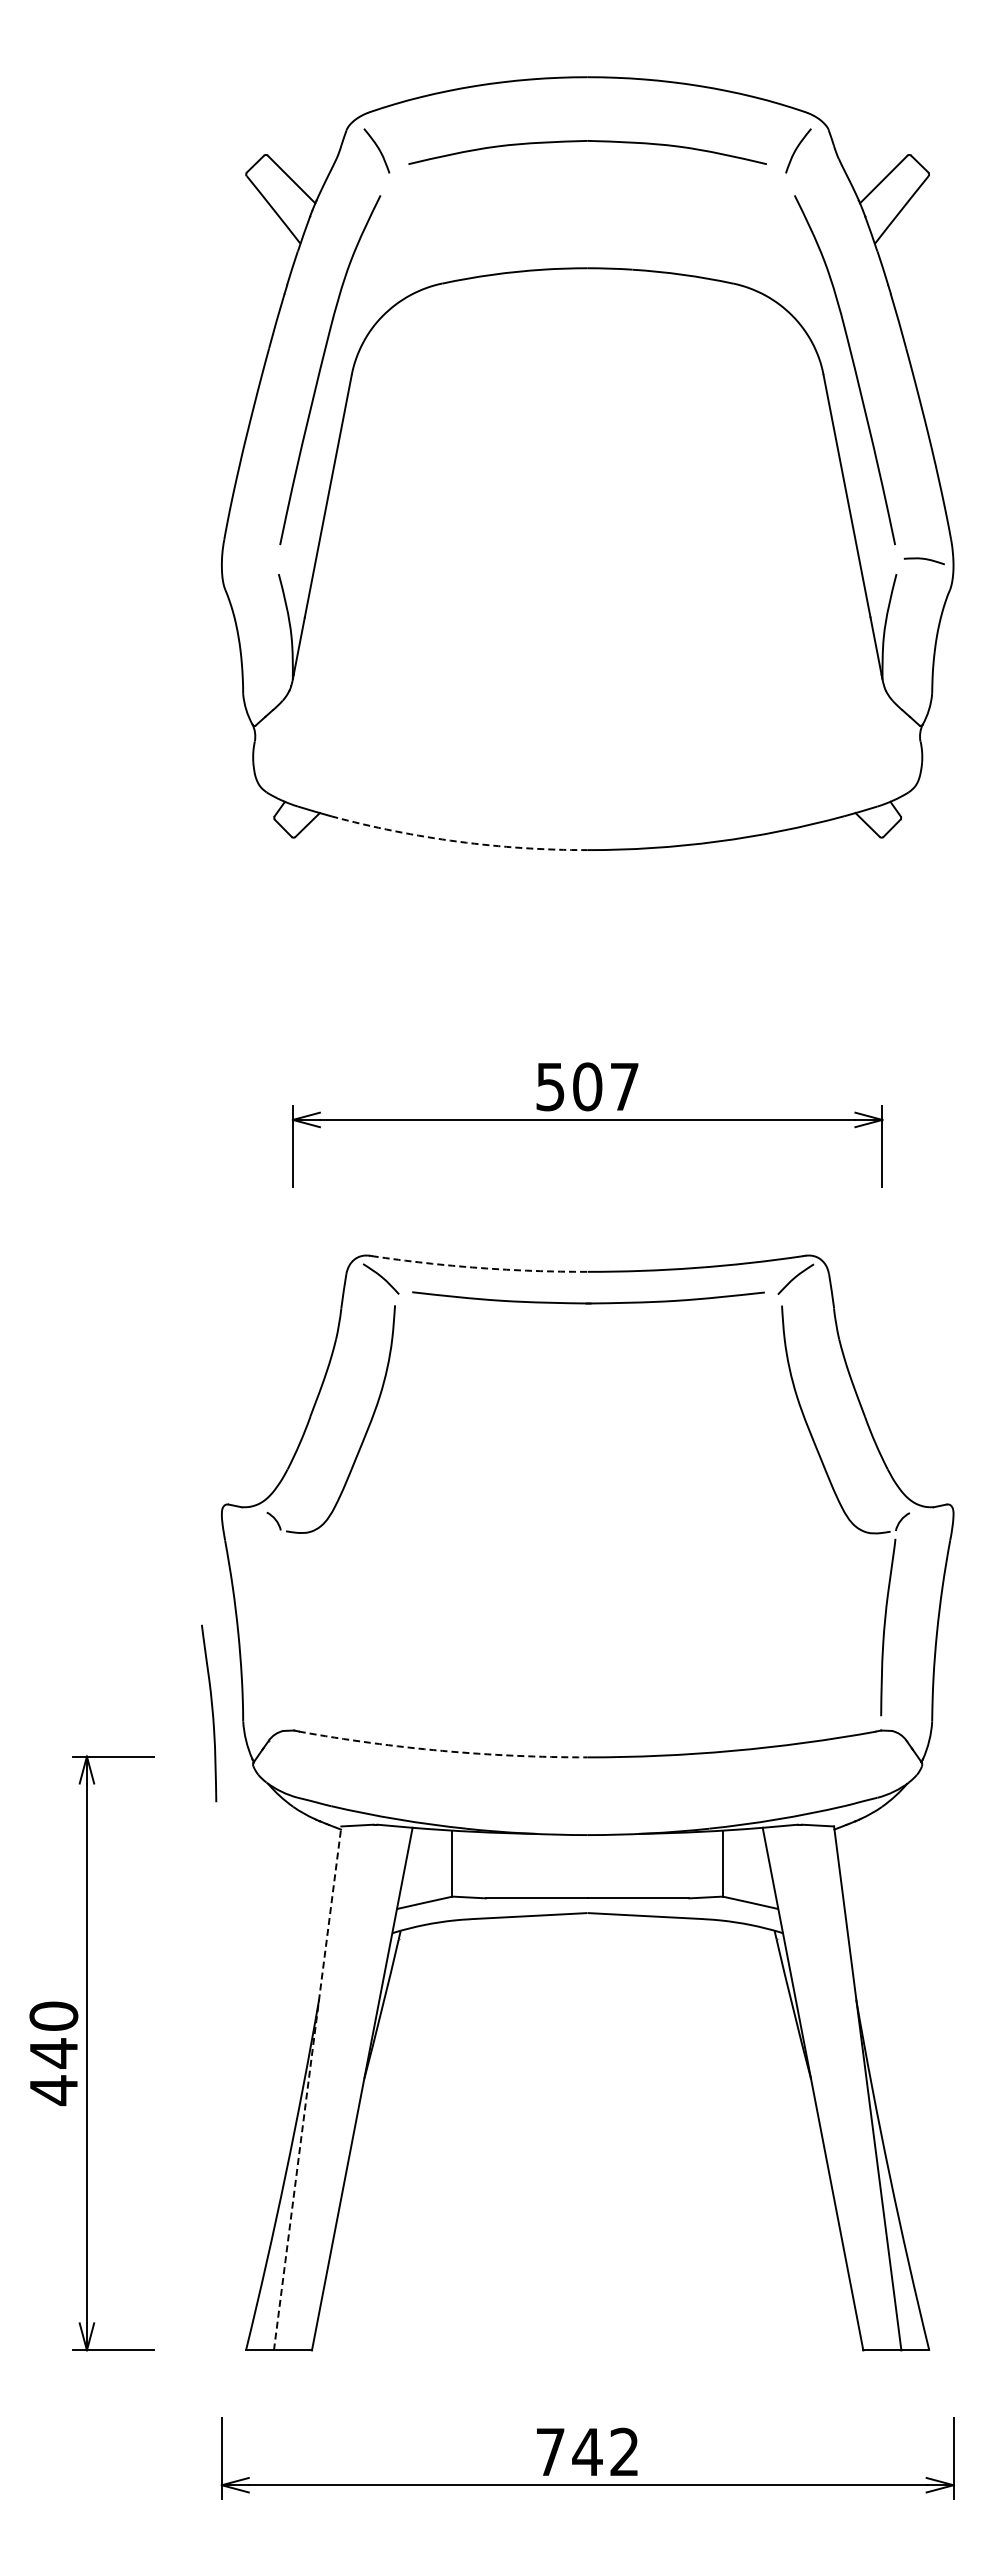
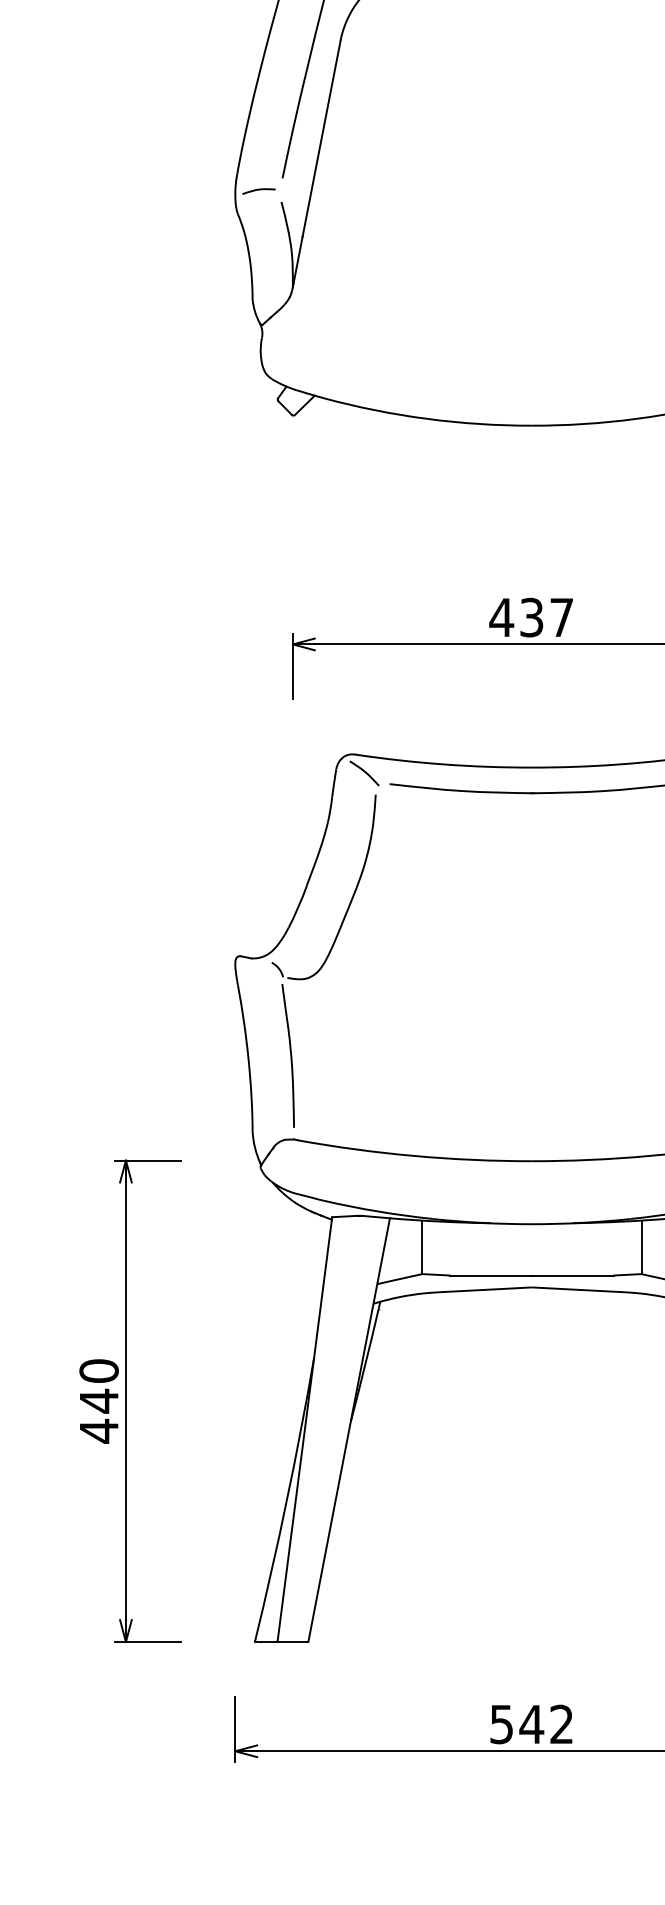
curve: (250, 559) -> (258, 190), added
arc: (458, 841) -> (427, 418), dashed -> solid
text: (568, 1086) -> (516, 617), 507 -> 437
arc: (479, 1267) -> (444, 764), dashed -> solid
curve: (211, 1712) -> (290, 1055), moved
arc: (442, 1750) -> (414, 1155), dashed -> solid
line: (307, 2087) -> (304, 1428), dashed -> solid
text: (550, 2452) -> (501, 1724), 742 -> 542

